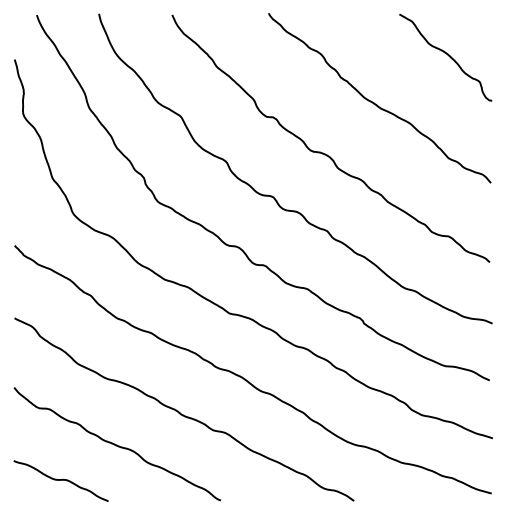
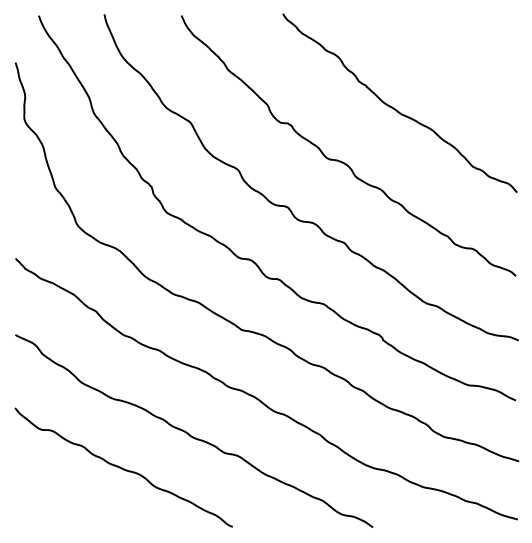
curve: (447, 55) -> (471, 58), removed
curve: (60, 480) -> (63, 505), removed

